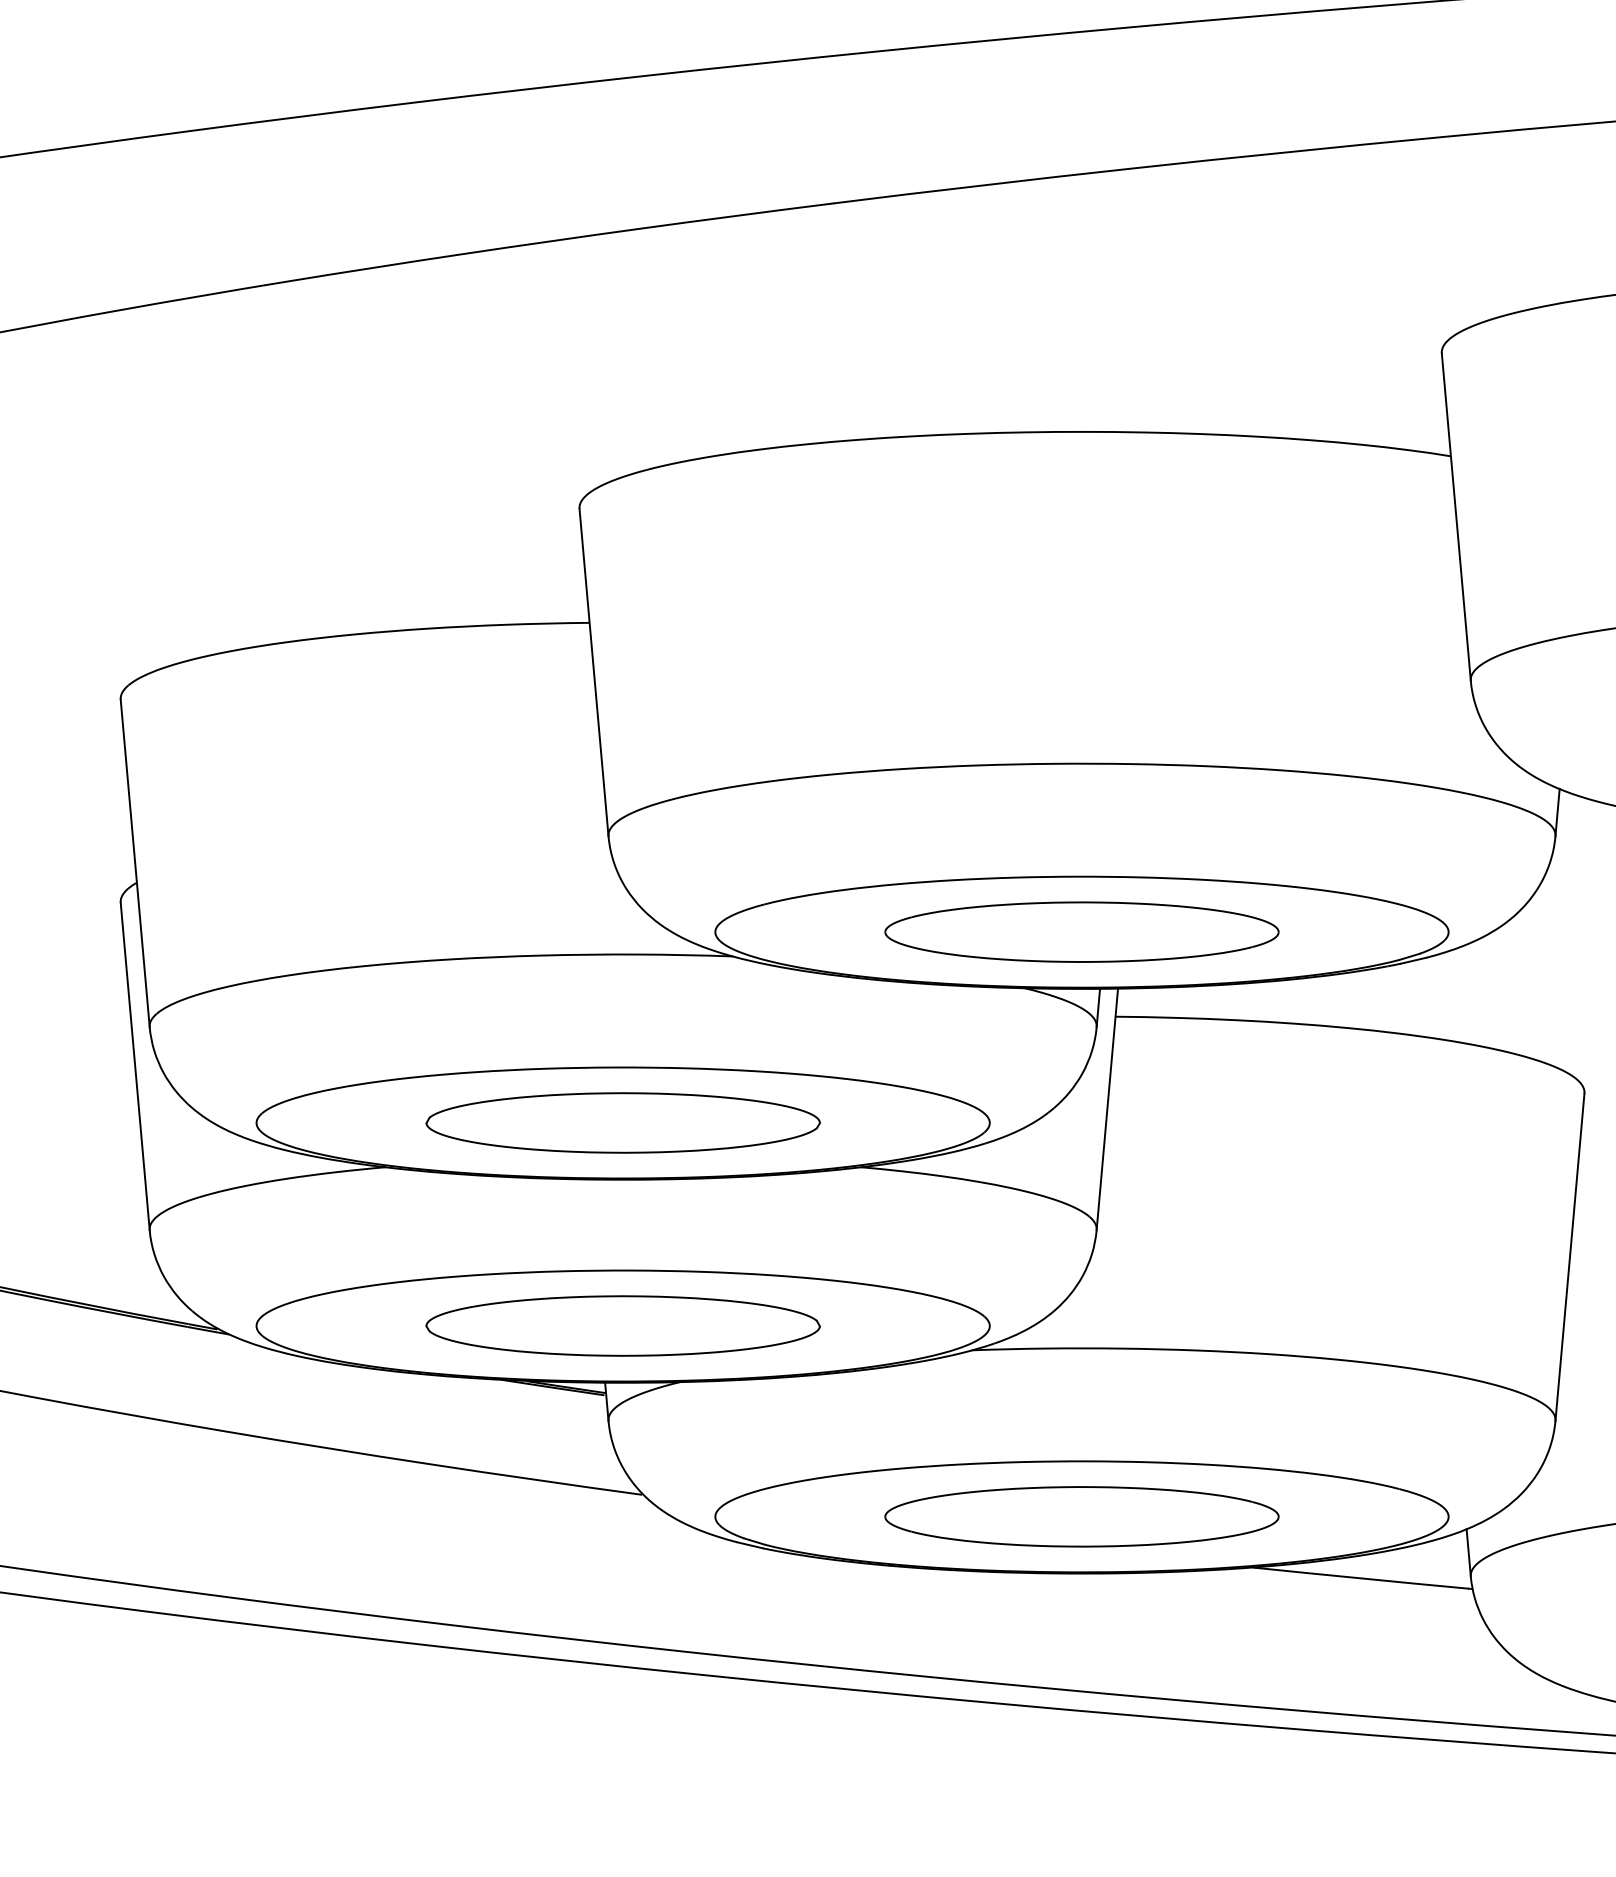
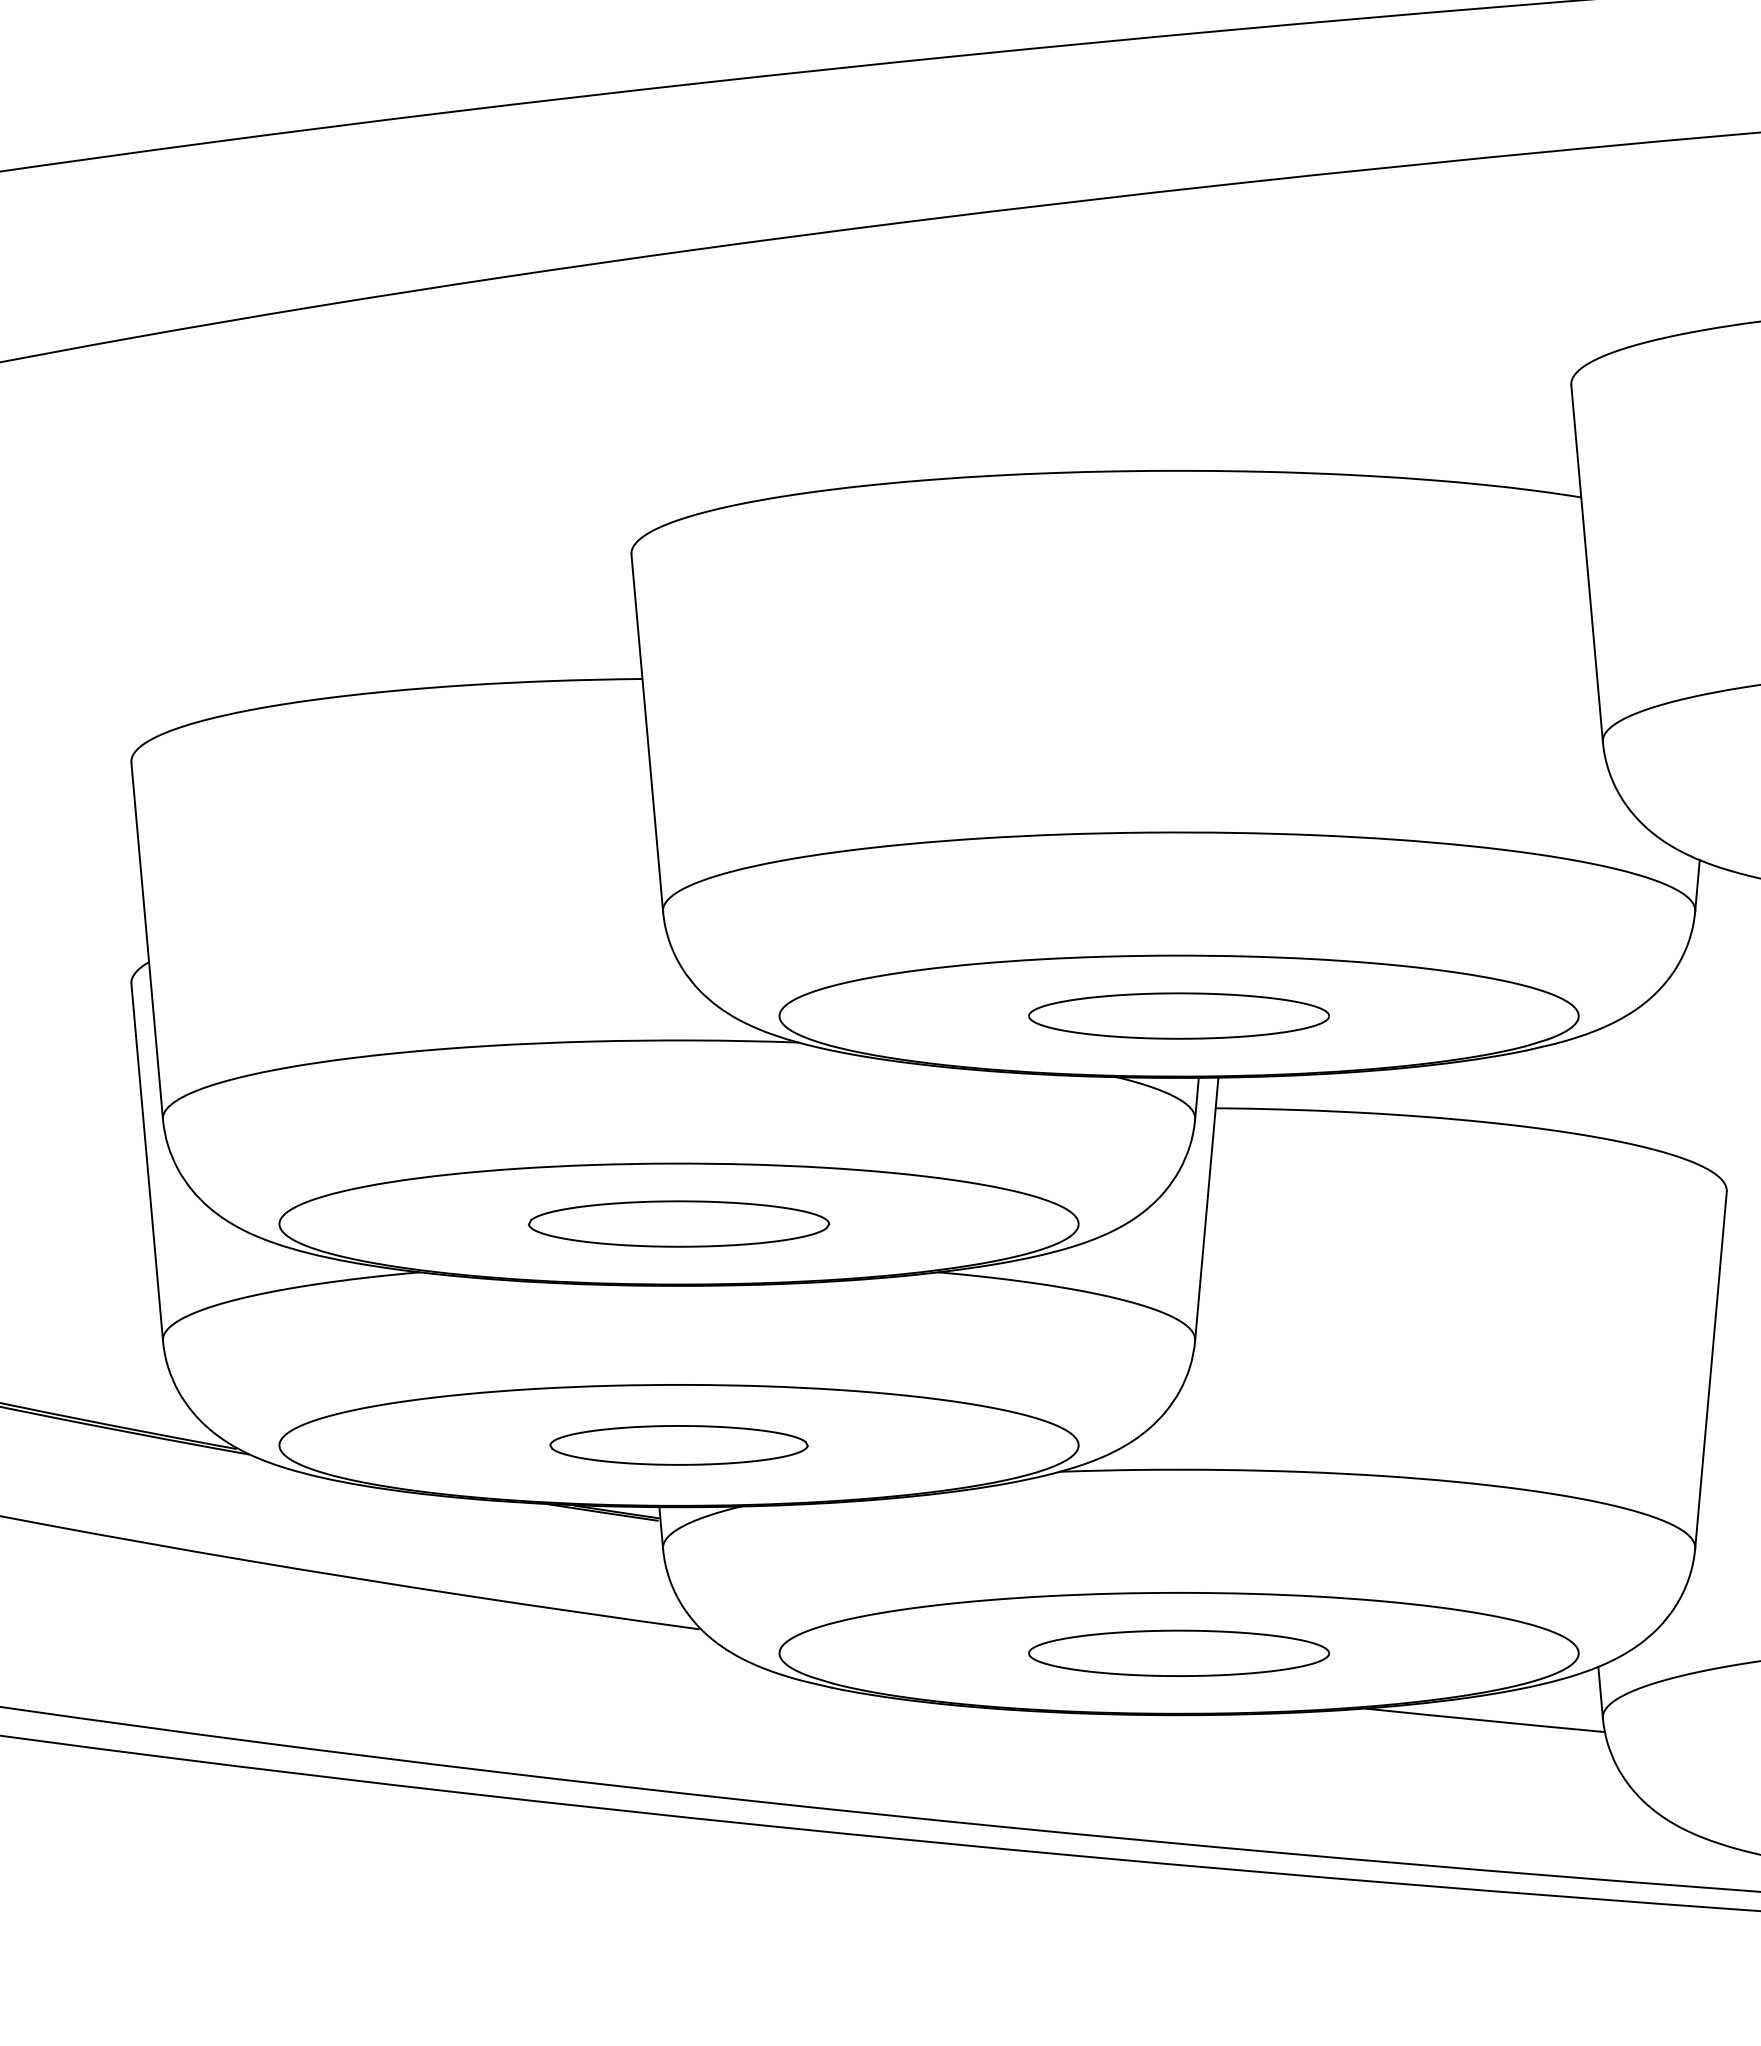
part: (1081, 931) -> (1178, 1015), size x0.7
part: (622, 1122) -> (678, 1223), size x0.7
part: (622, 1326) -> (678, 1445), size x0.6
part: (1081, 1516) -> (1178, 1653), size x0.7

